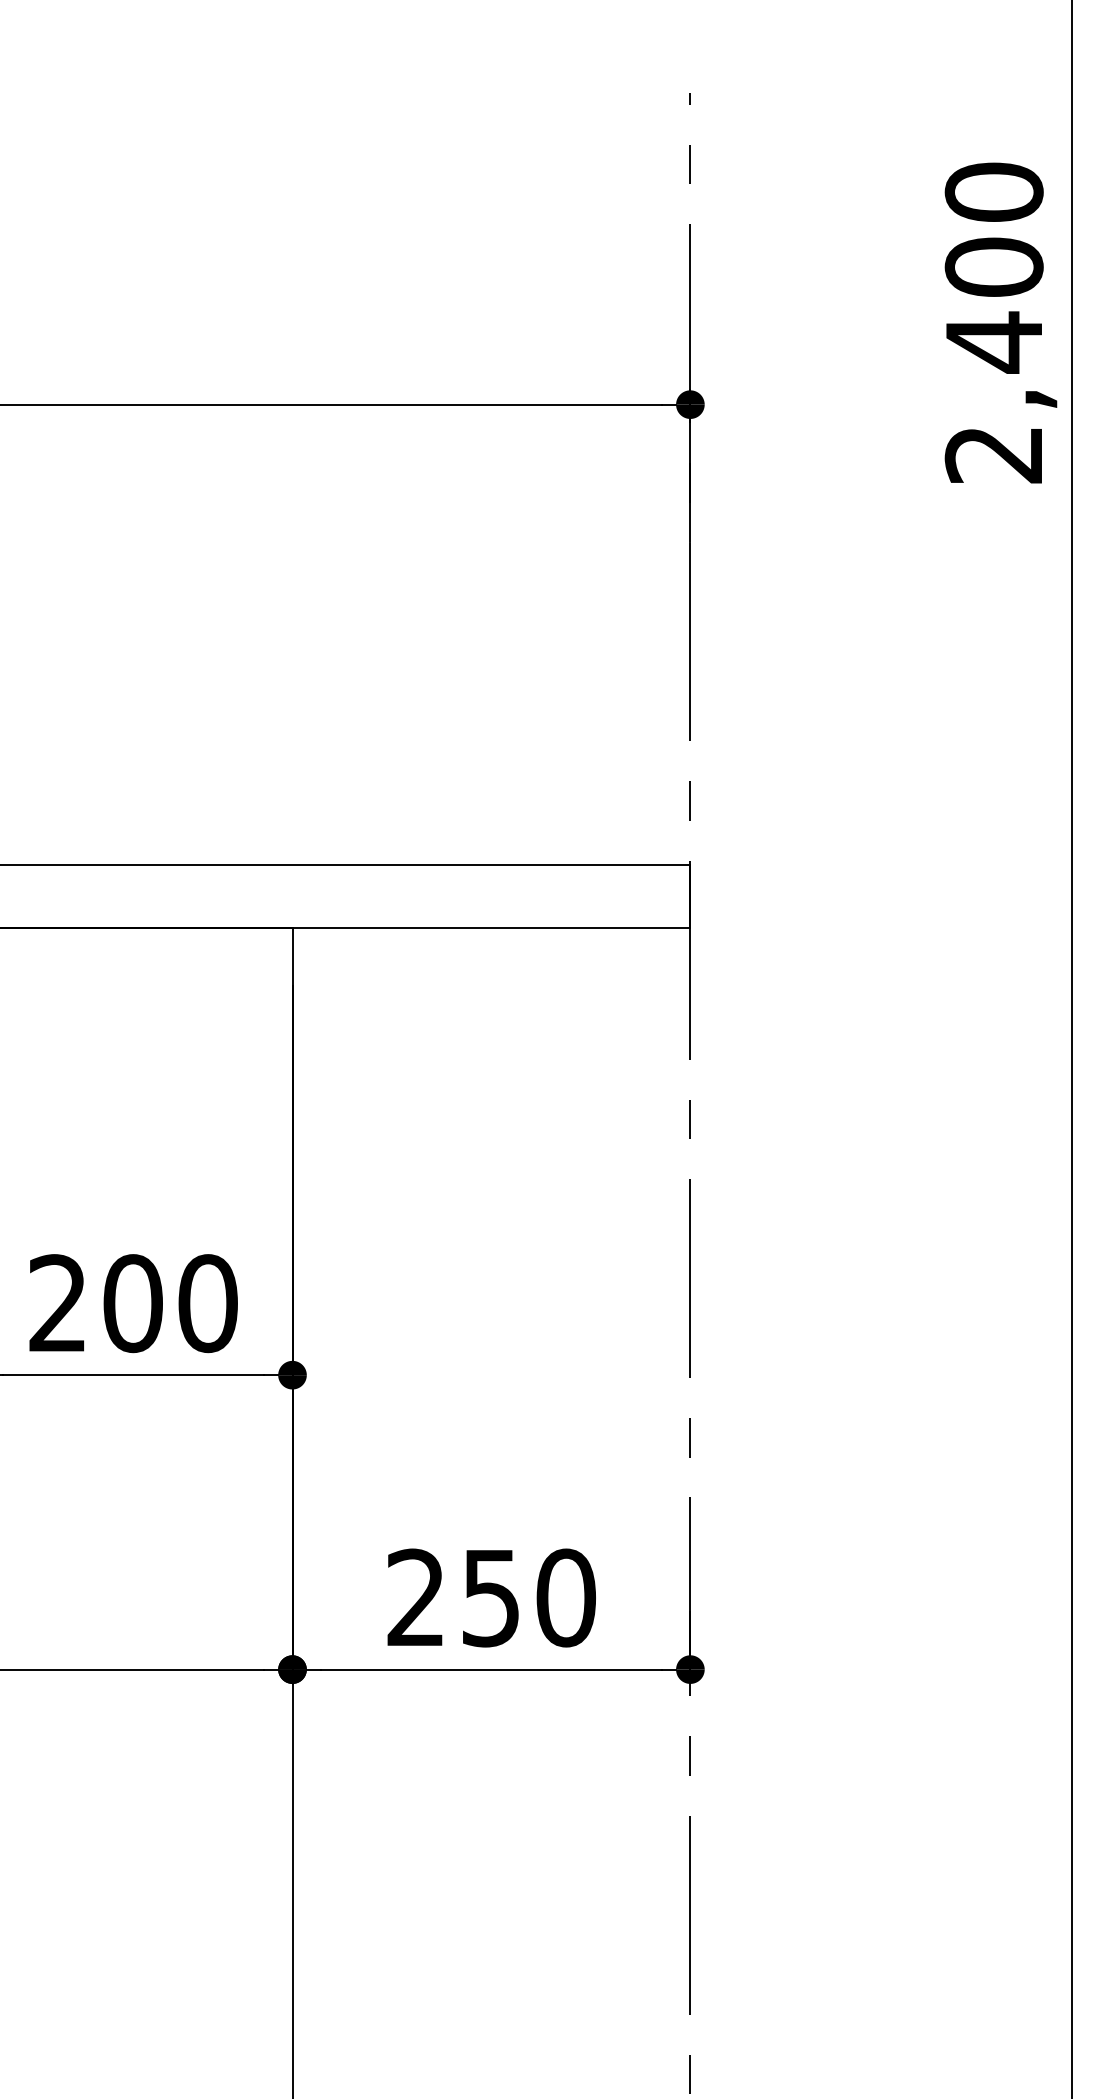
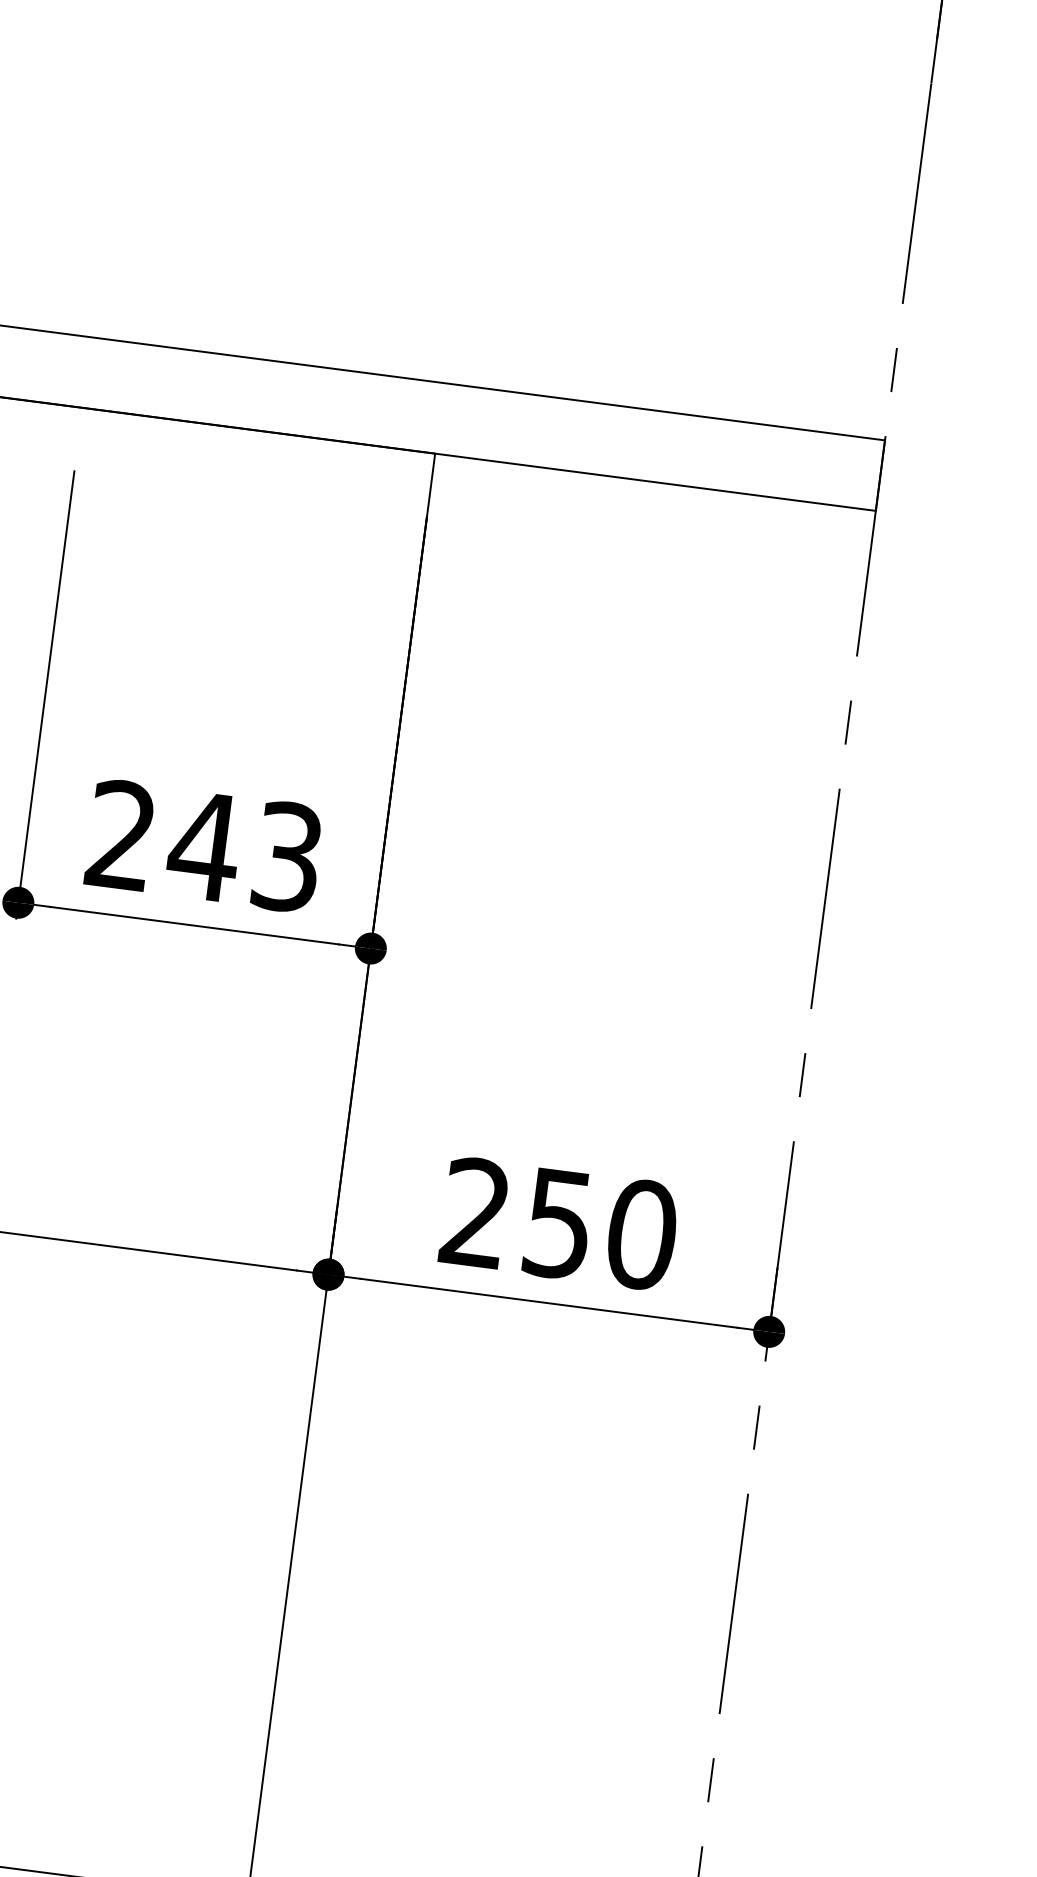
text: (169, 1303) -> (244, 851), 200 -> 243

